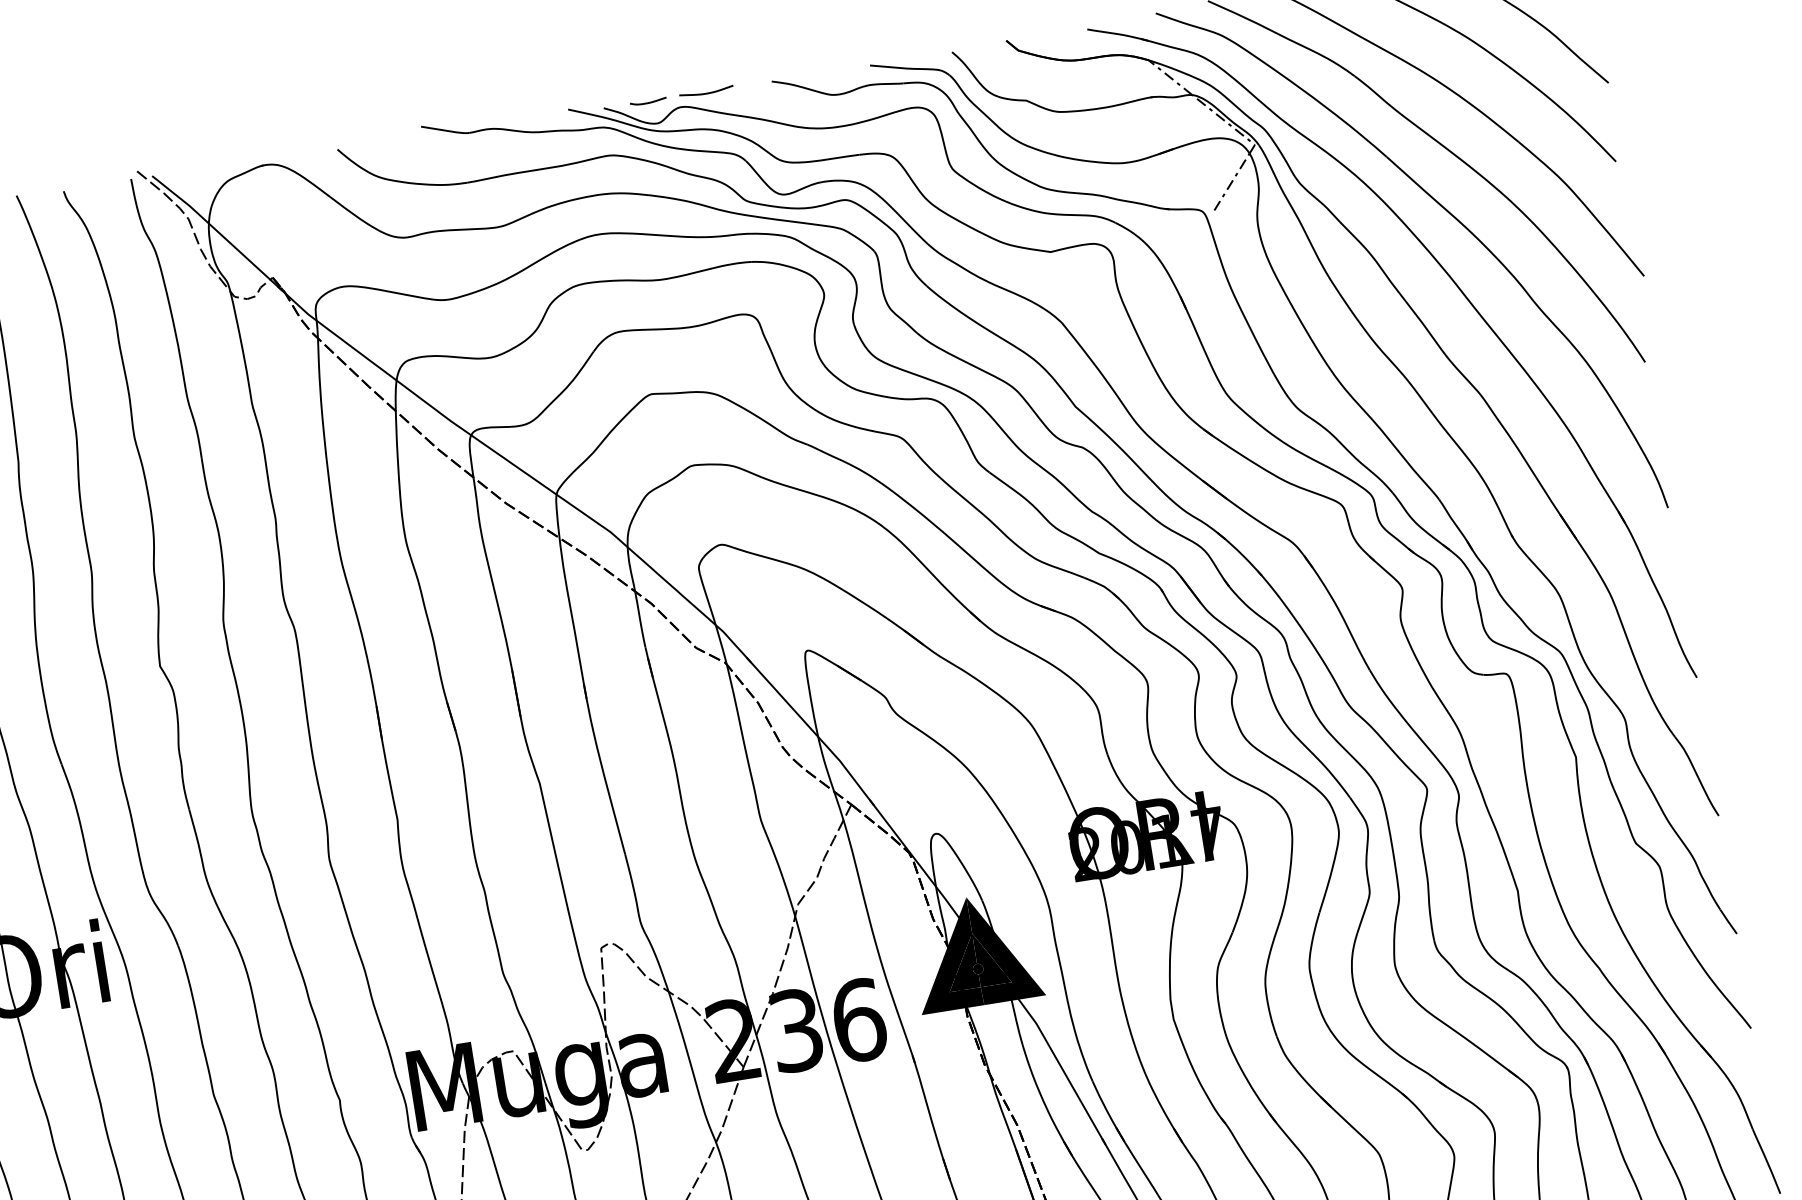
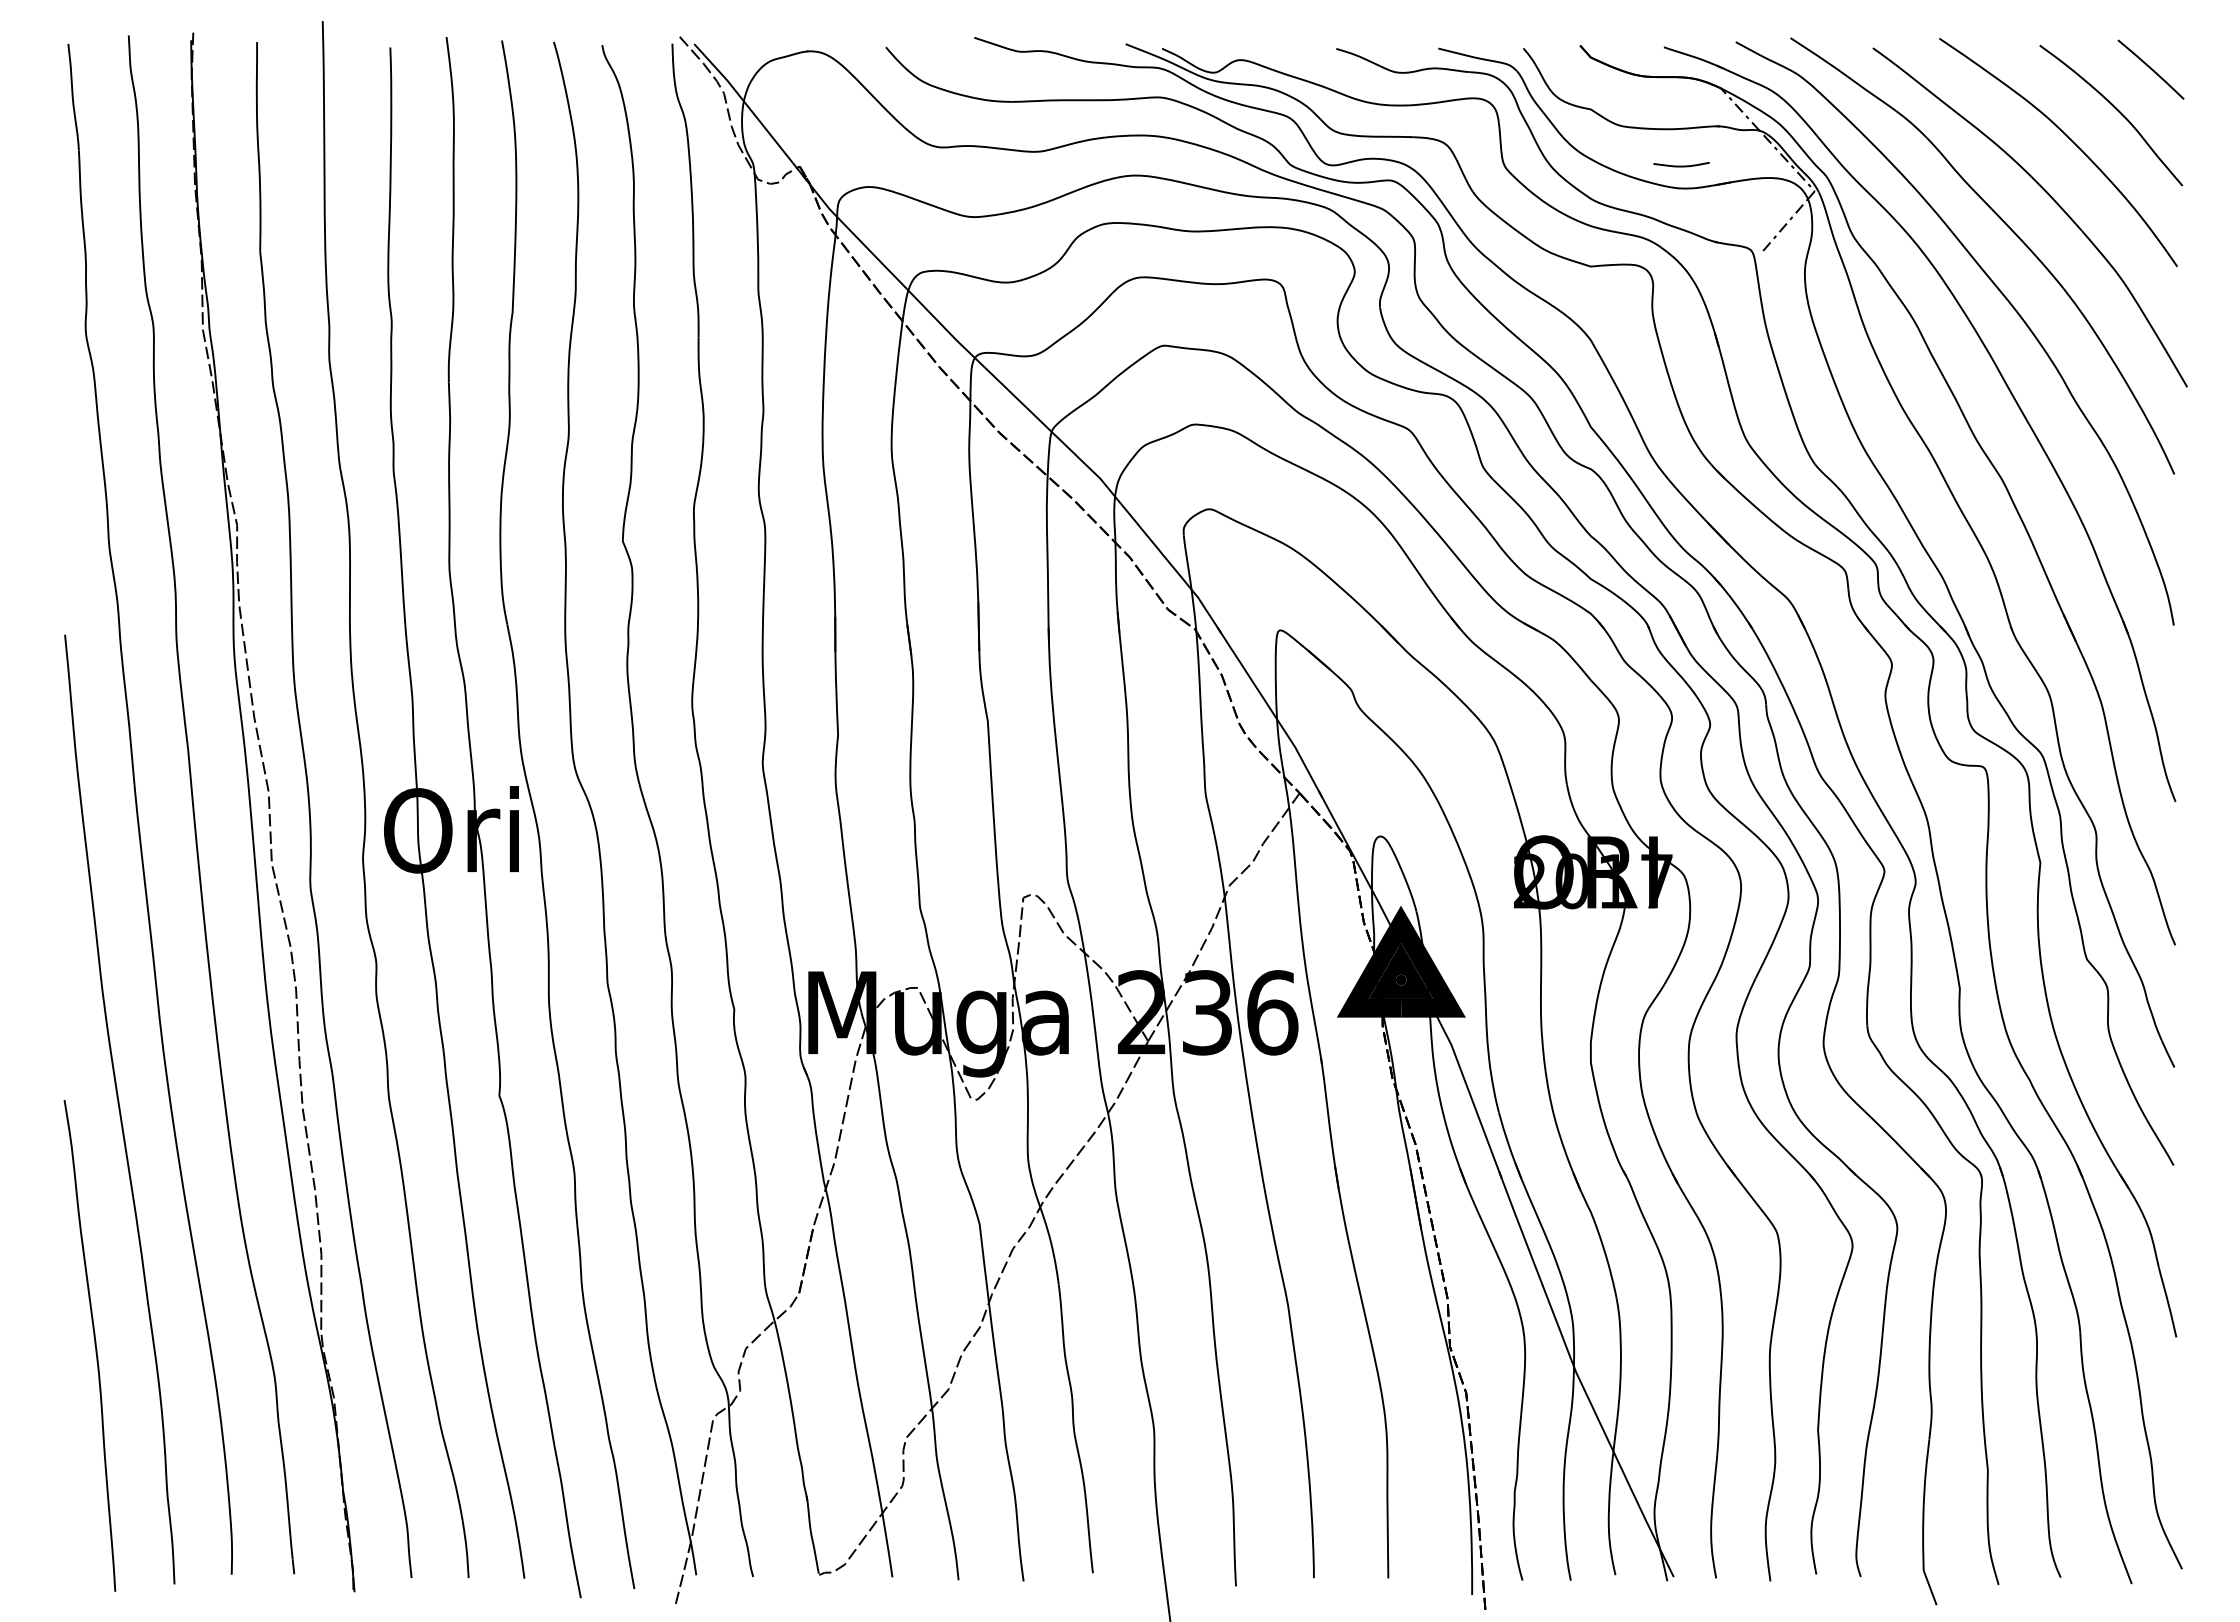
curve: (706, 92) -> (1681, 165), moved
curve: (648, 101) -> (1208, 49), removed

